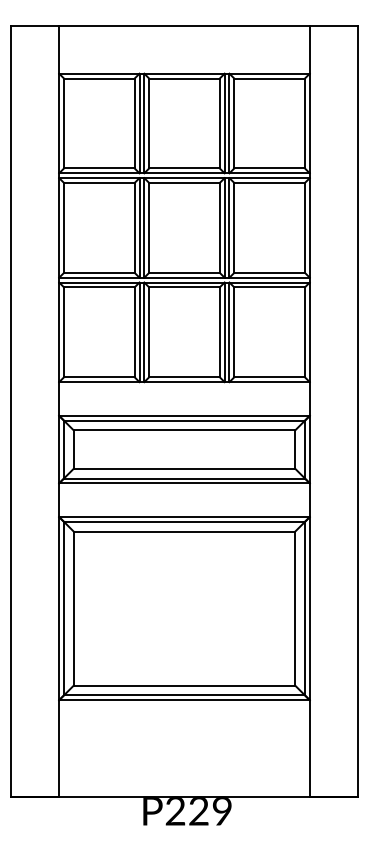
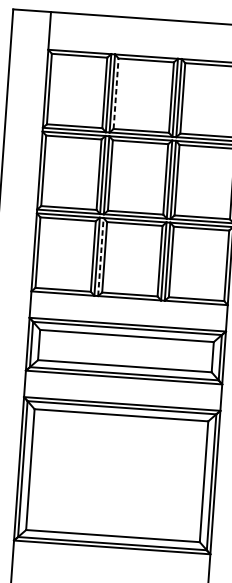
line: (149, 123) -> (116, 93), solid -> dashed
line: (144, 332) -> (101, 257), solid -> dashed

